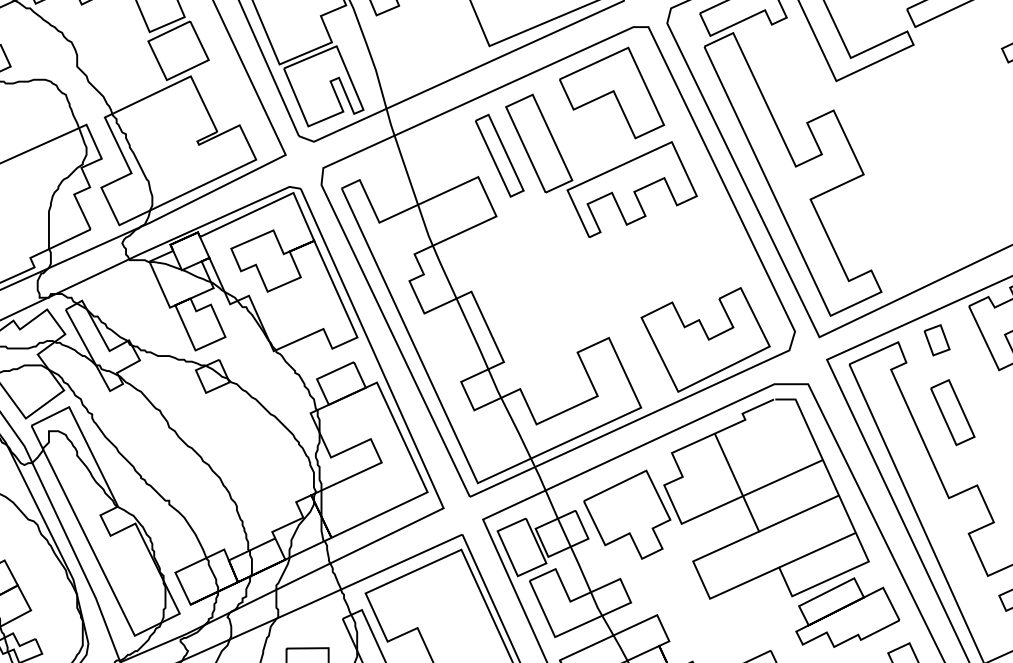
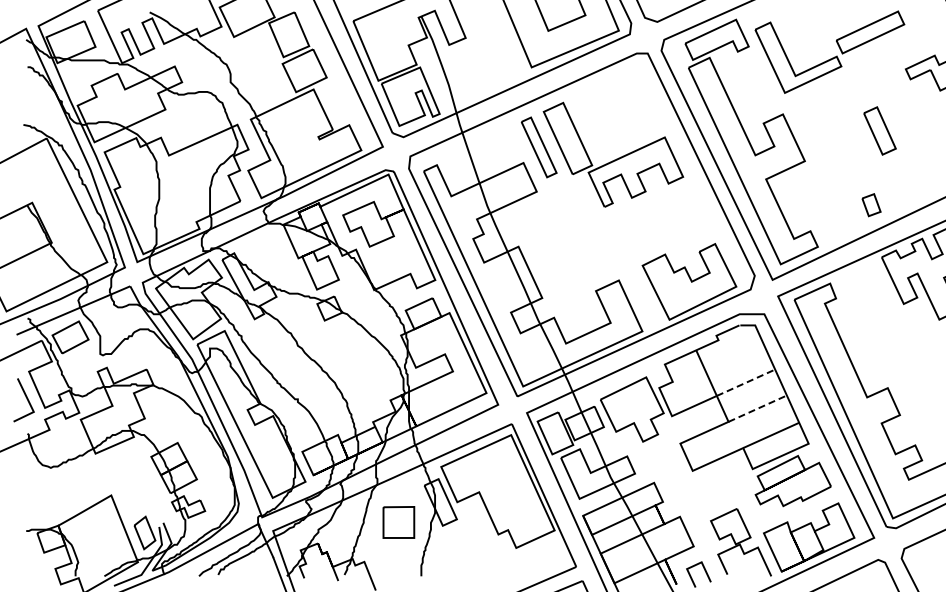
part: (612, 92) -> (621, 101), removed
part: (937, 340) -> (871, 205), moved
part: (952, 411) -> (879, 130), moved
line: (783, 477) -> (746, 382), solid -> dashed
line: (798, 513) -> (757, 408), solid -> dashed

